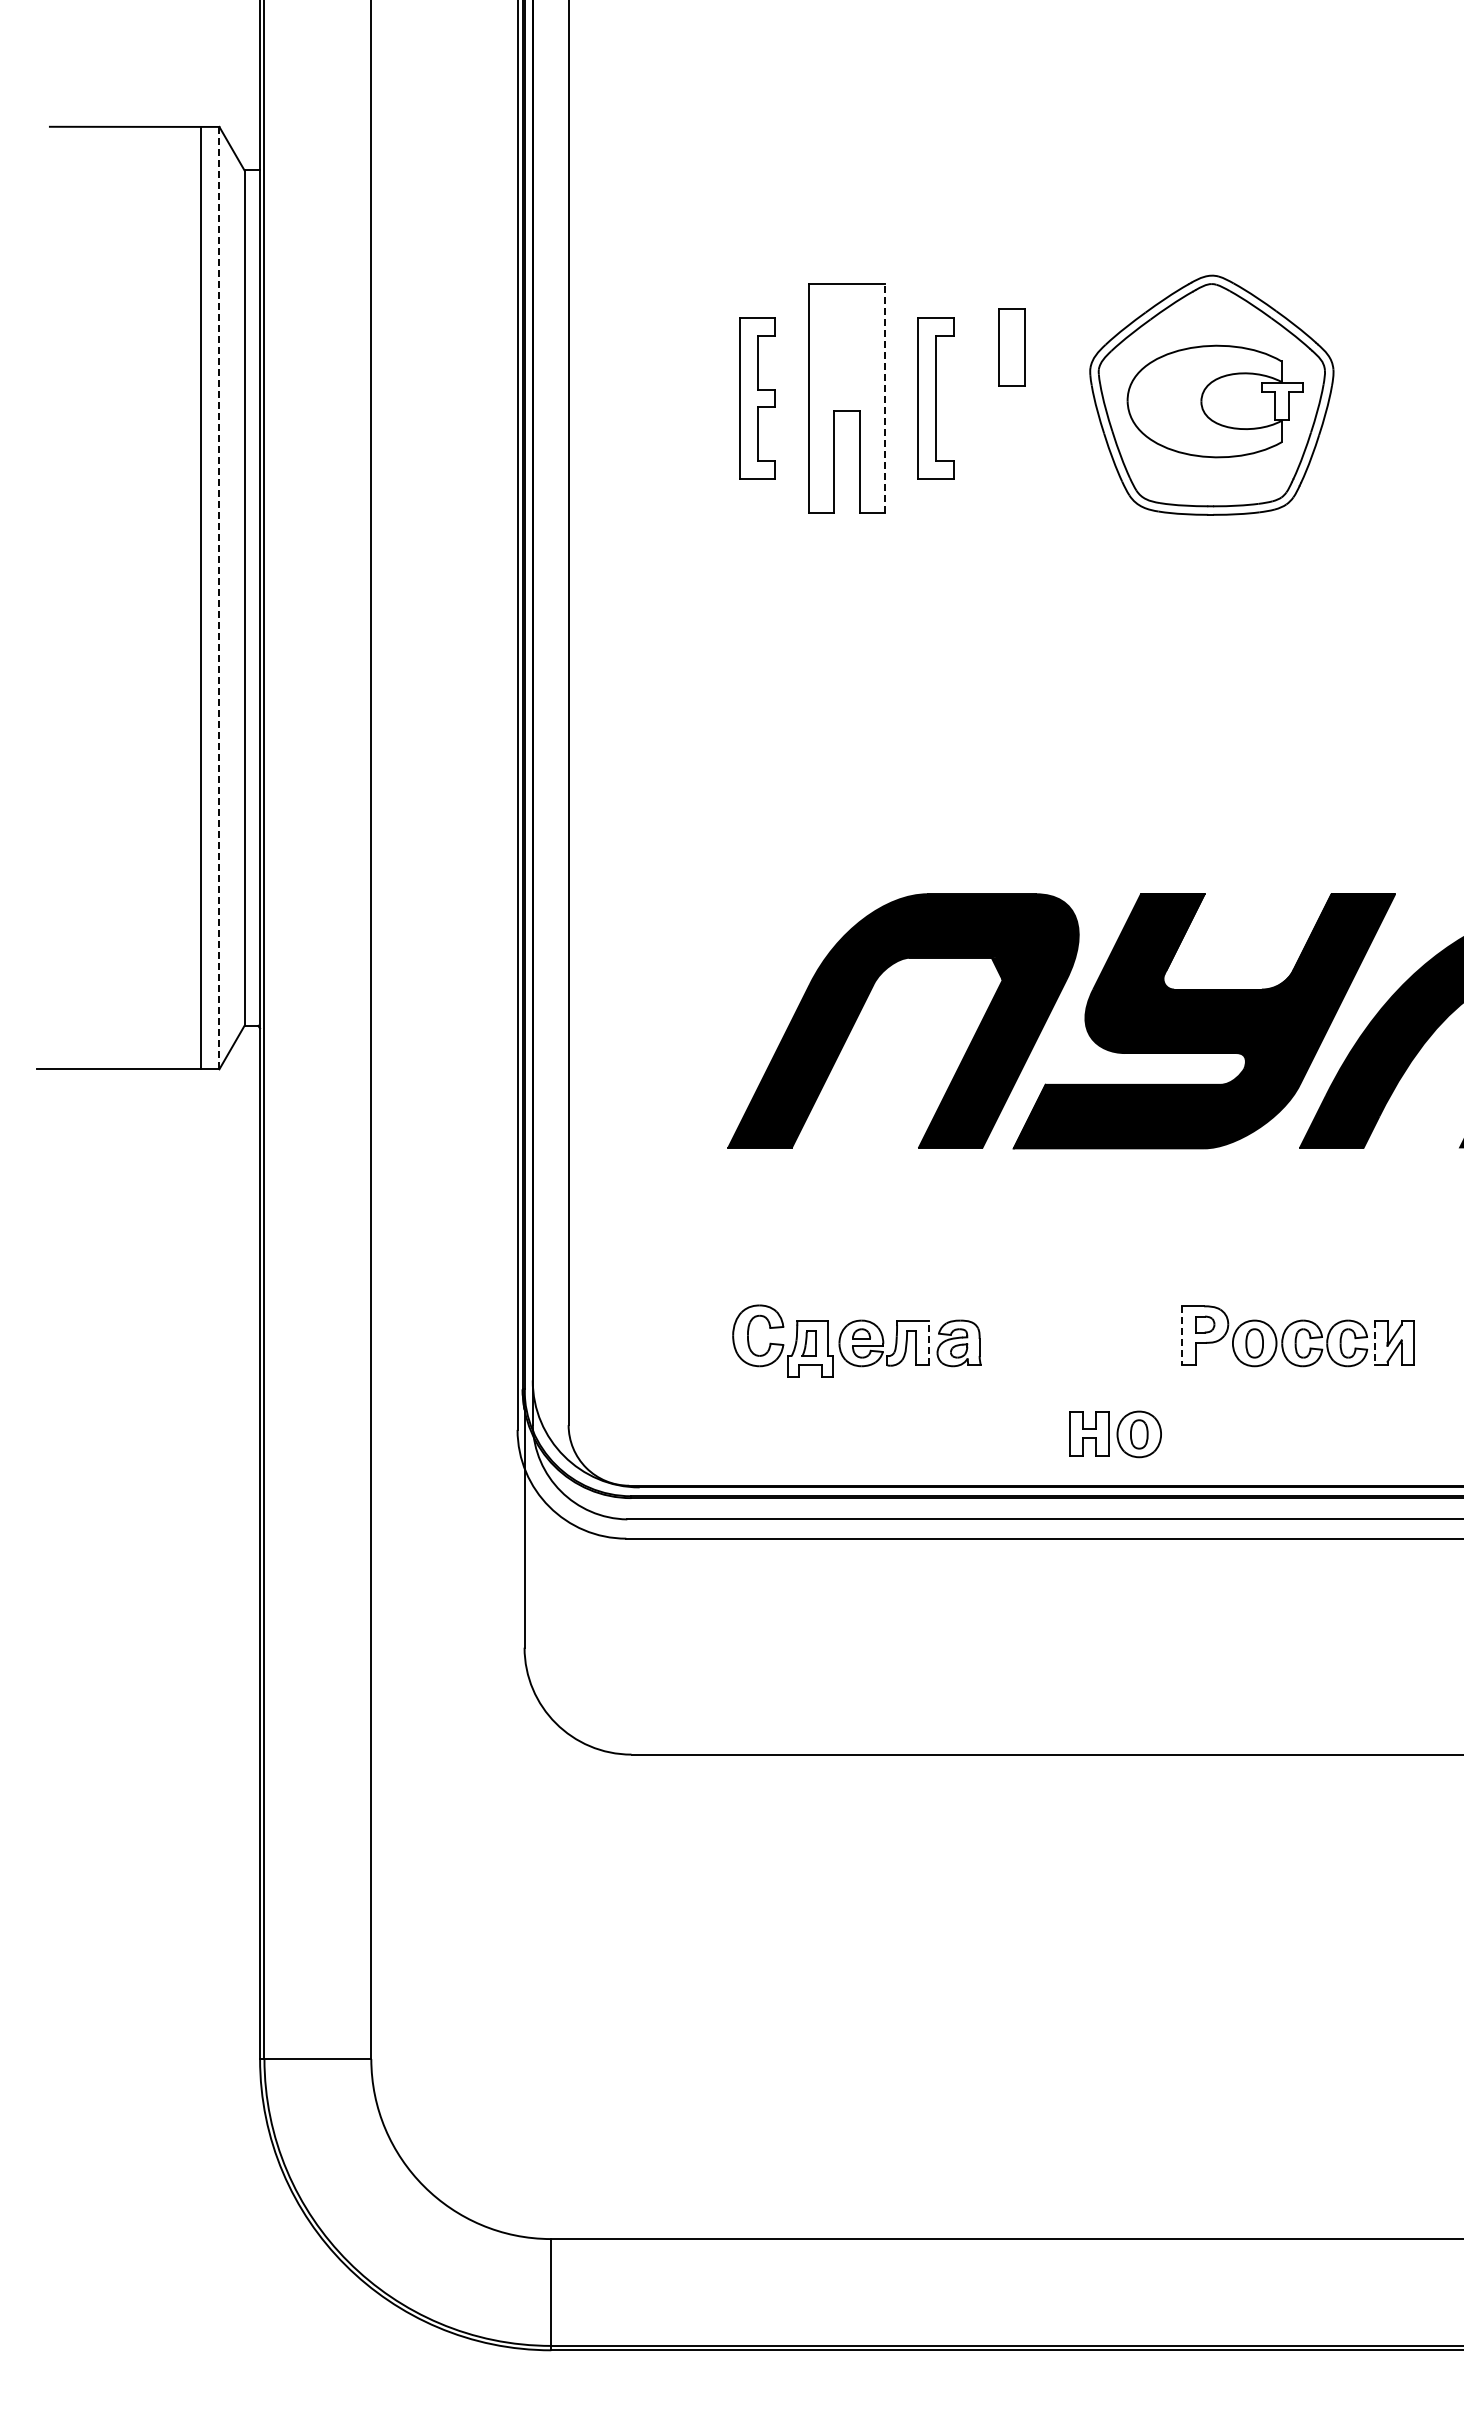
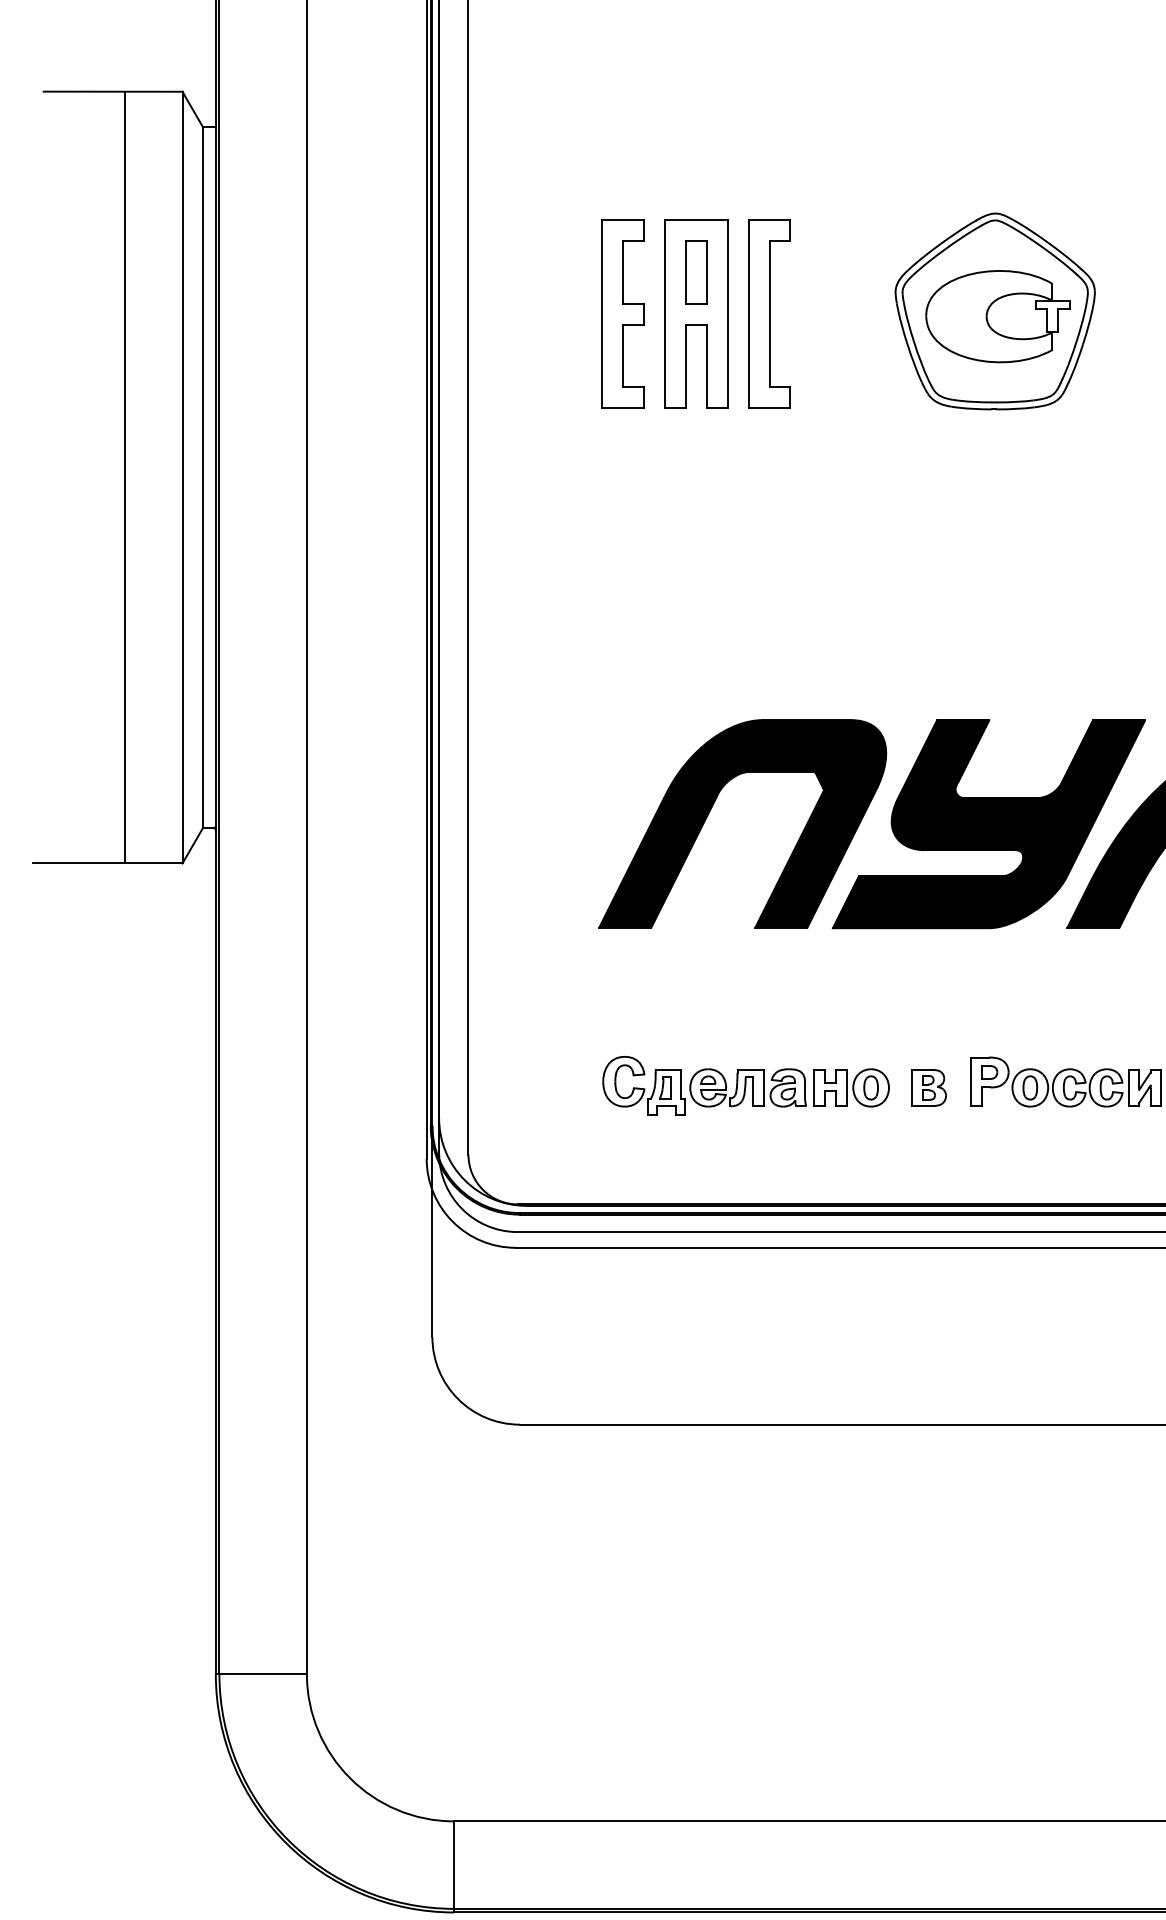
part: (1011, 347) -> (696, 272), moved
part: (757, 398) -> (623, 314), size x1.43
line: (885, 398) -> (727, 314), dashed -> solid
part: (936, 398) -> (769, 314), size x1.43
line: (200, 597) -> (124, 477), moved
line: (219, 597) -> (182, 477), dashed -> solid
line: (1182, 1335) -> (971, 1081), dashed -> solid
line: (929, 1343) -> (764, 1088), dashed -> solid
part: (1130, 1343) -> (928, 1088), added
line: (1374, 1343) -> (1128, 1088), dashed -> solid
part: (1115, 1434) -> (851, 1088), moved

